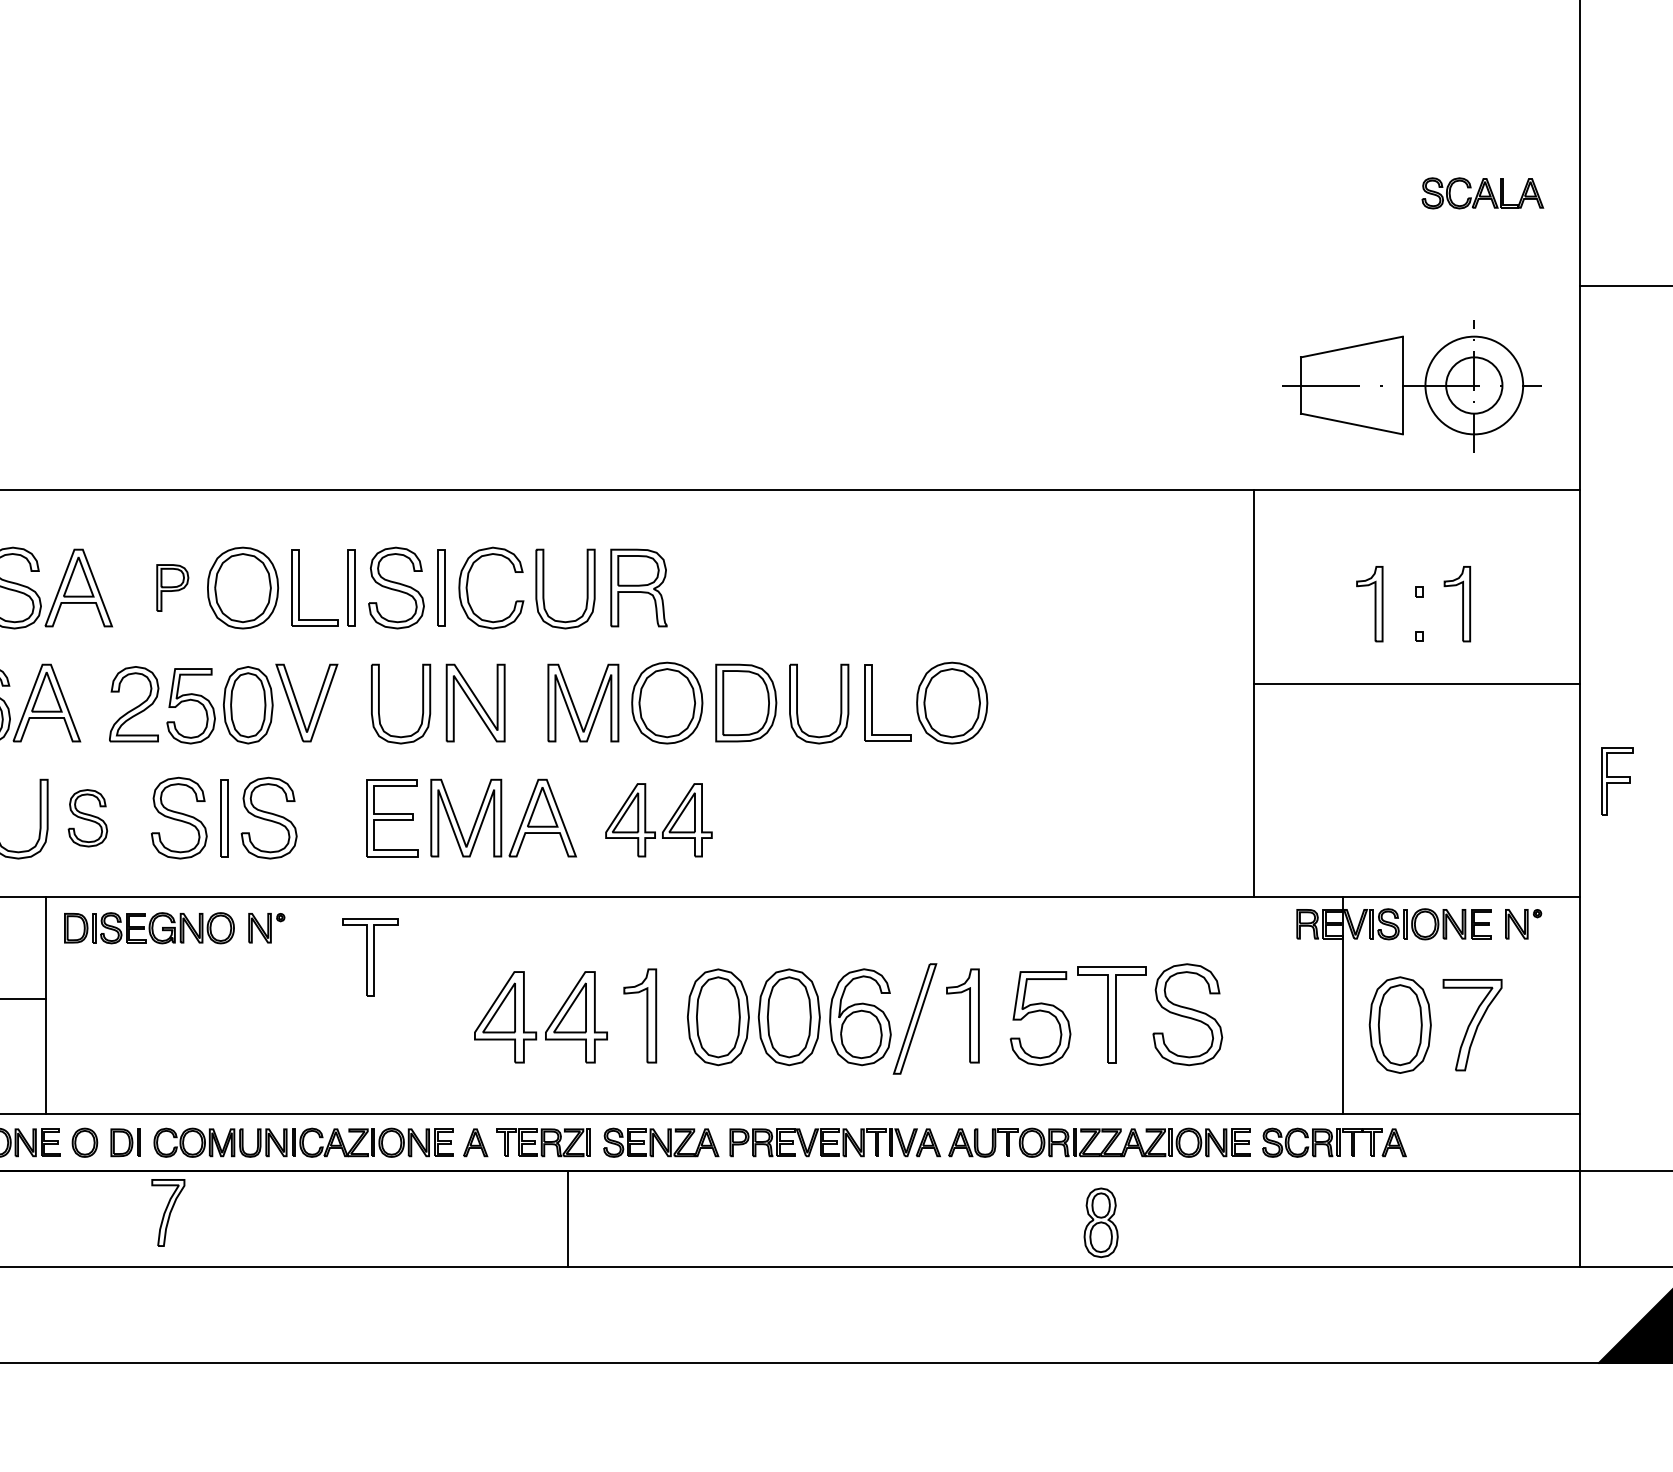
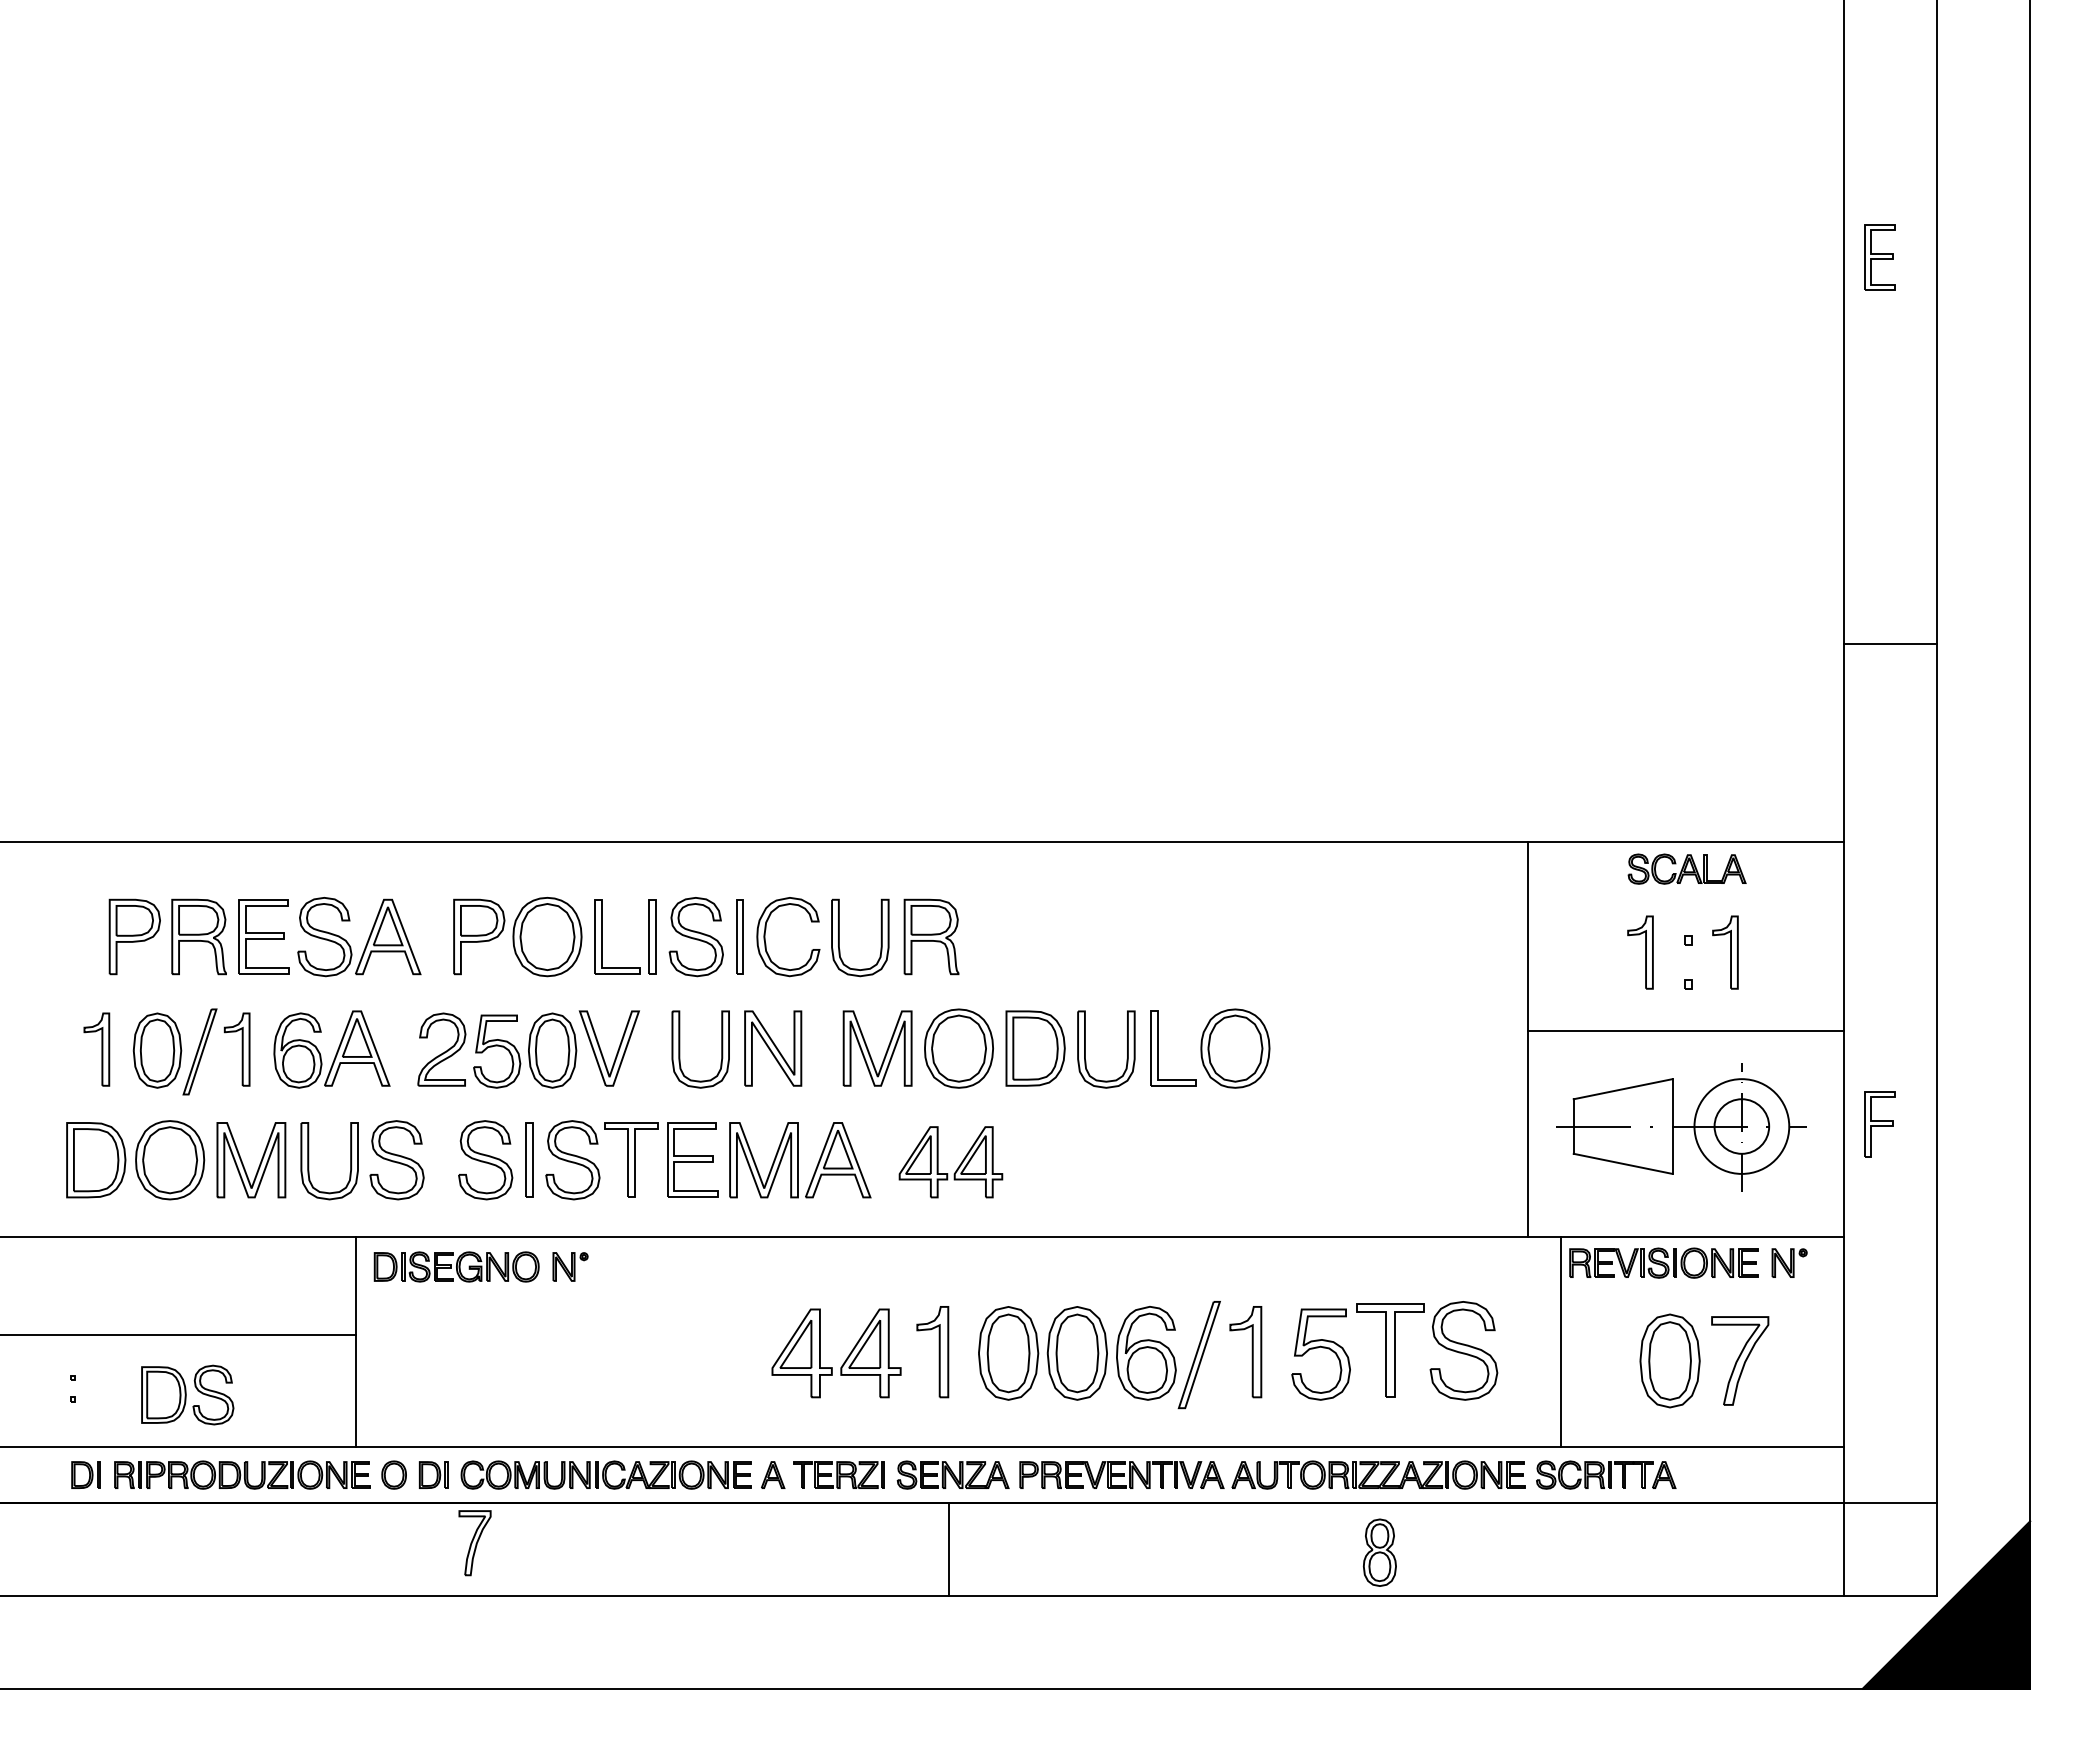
part: (1482, 192) -> (1686, 868), moved
part: (1412, 386) -> (1681, 1127), moved
part: (172, 587) -> (479, 936), size x1.67
part: (87, 818) -> (396, 1160), size x1.43
part: (369, 956) -> (631, 1159), moved
line: (1343, 1005) -> (1561, 1341), moved
line: (568, 1218) -> (949, 1548), moved

